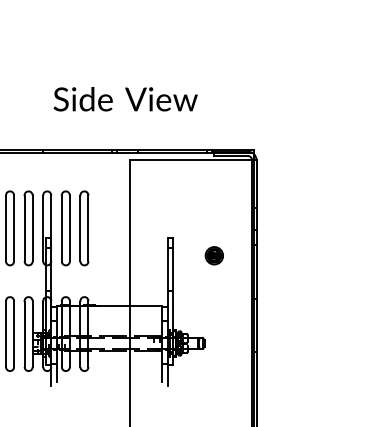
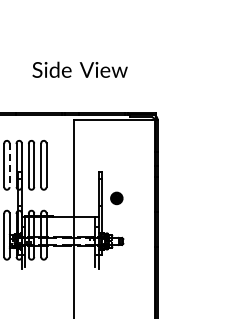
text: (124, 98) -> (79, 69), moved
line: (32, 228) -> (9, 165), solid -> dashed
part: (213, 255) -> (116, 198), moved

